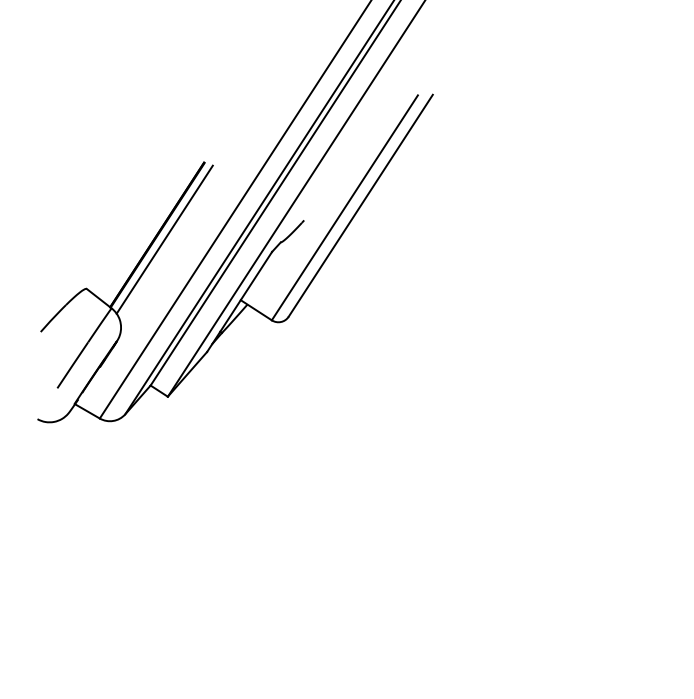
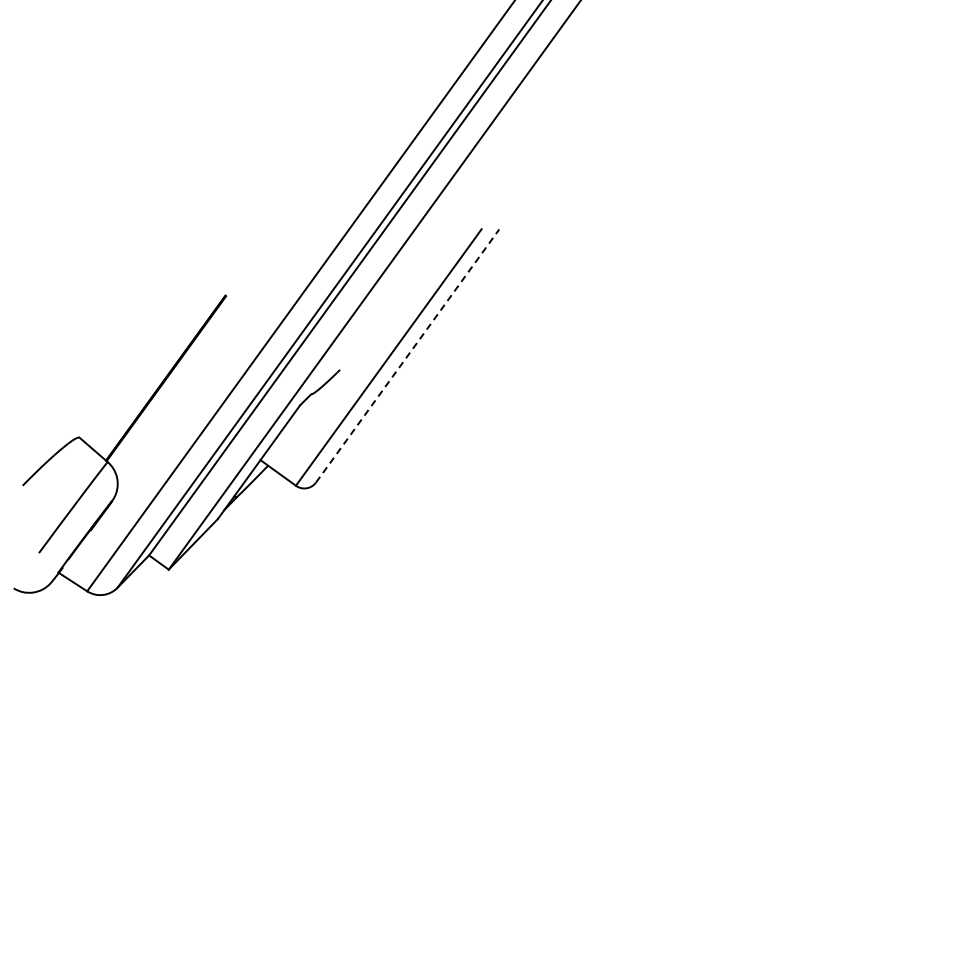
line: (360, 205) -> (407, 355), solid -> dashed
line: (164, 239) -> (174, 383), removed

